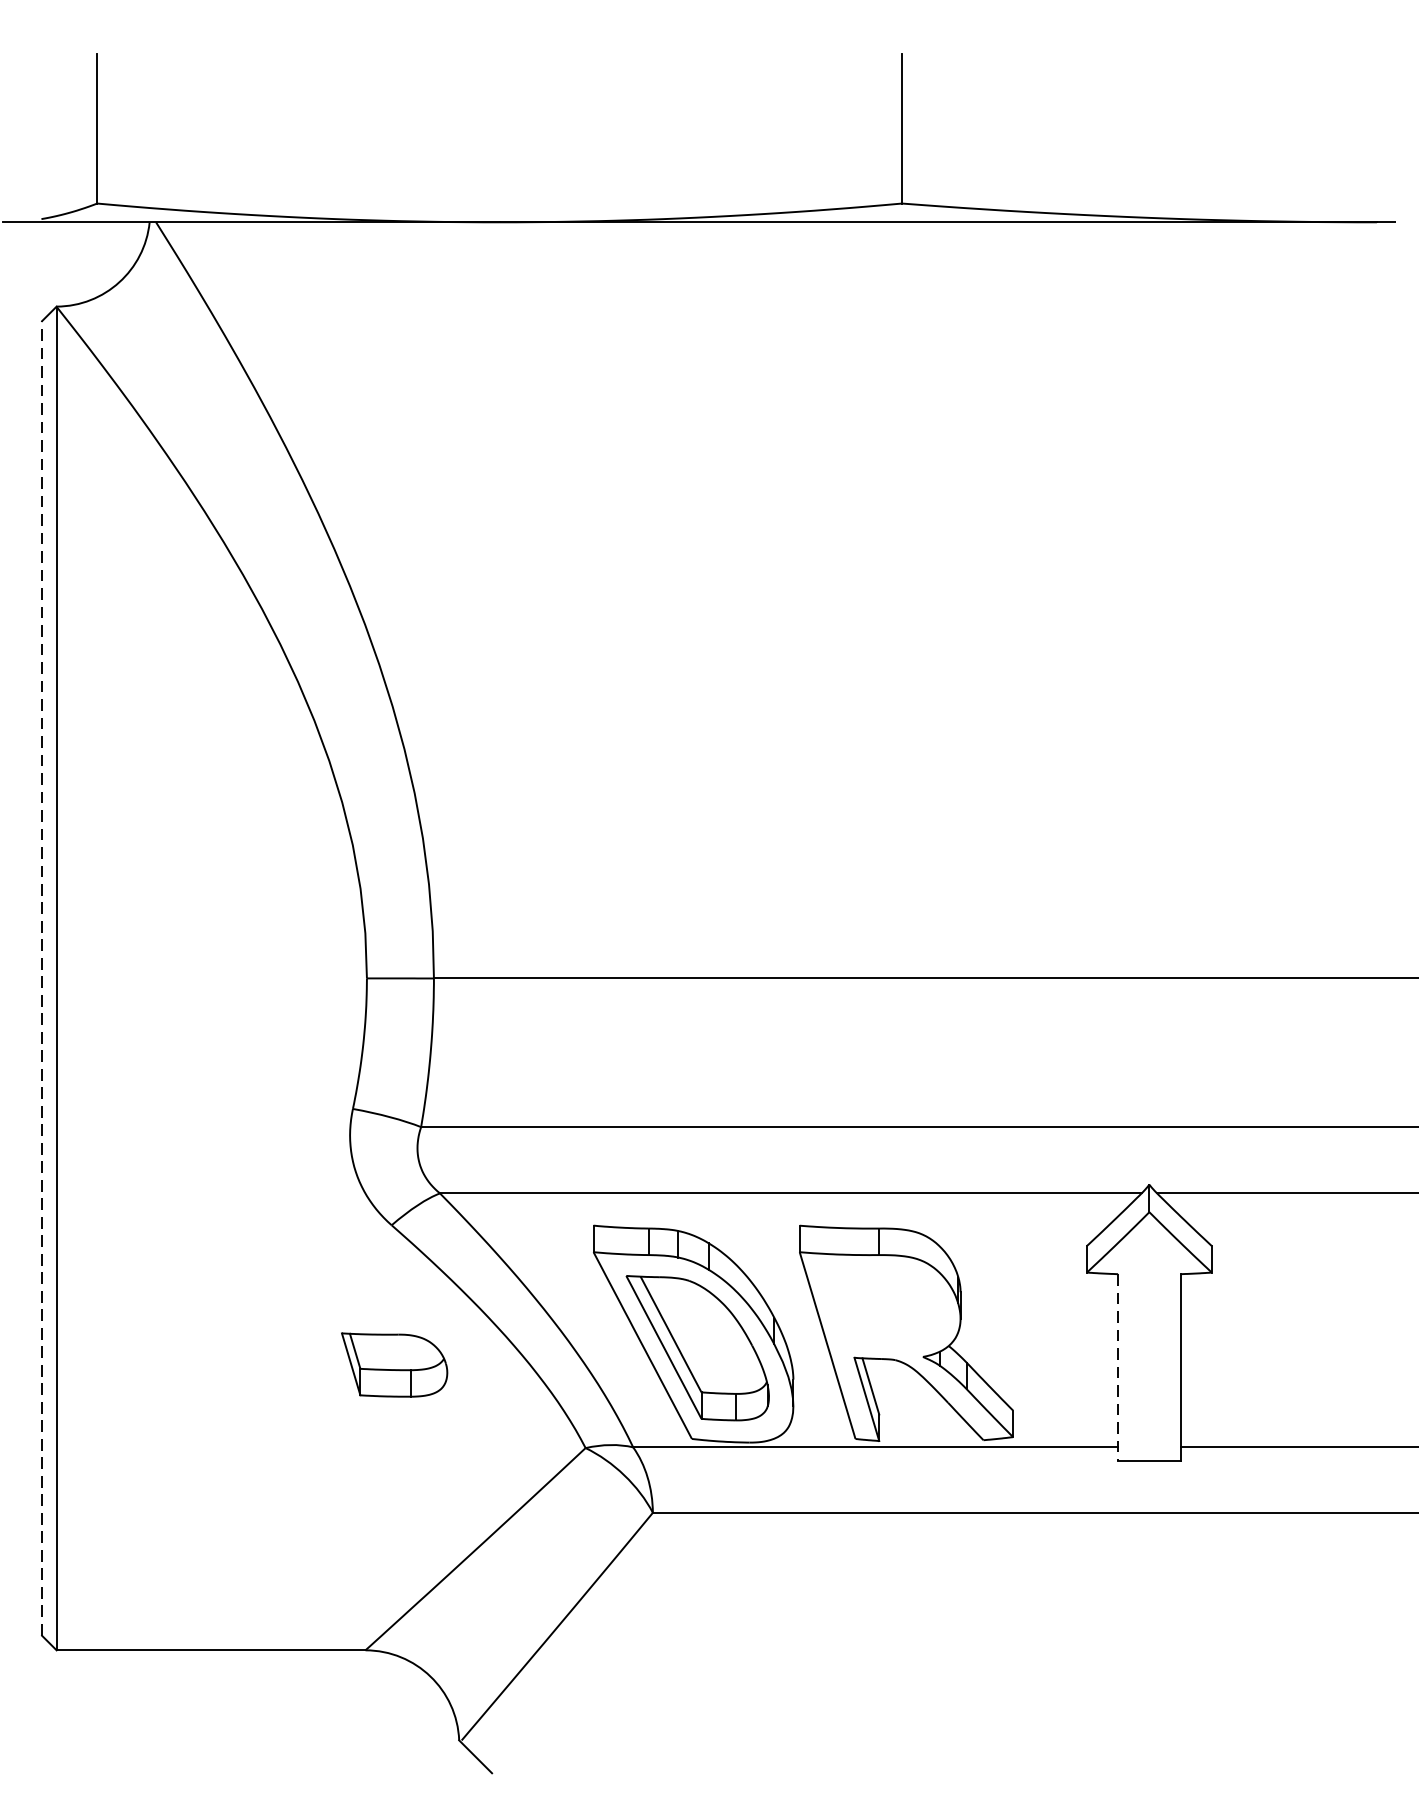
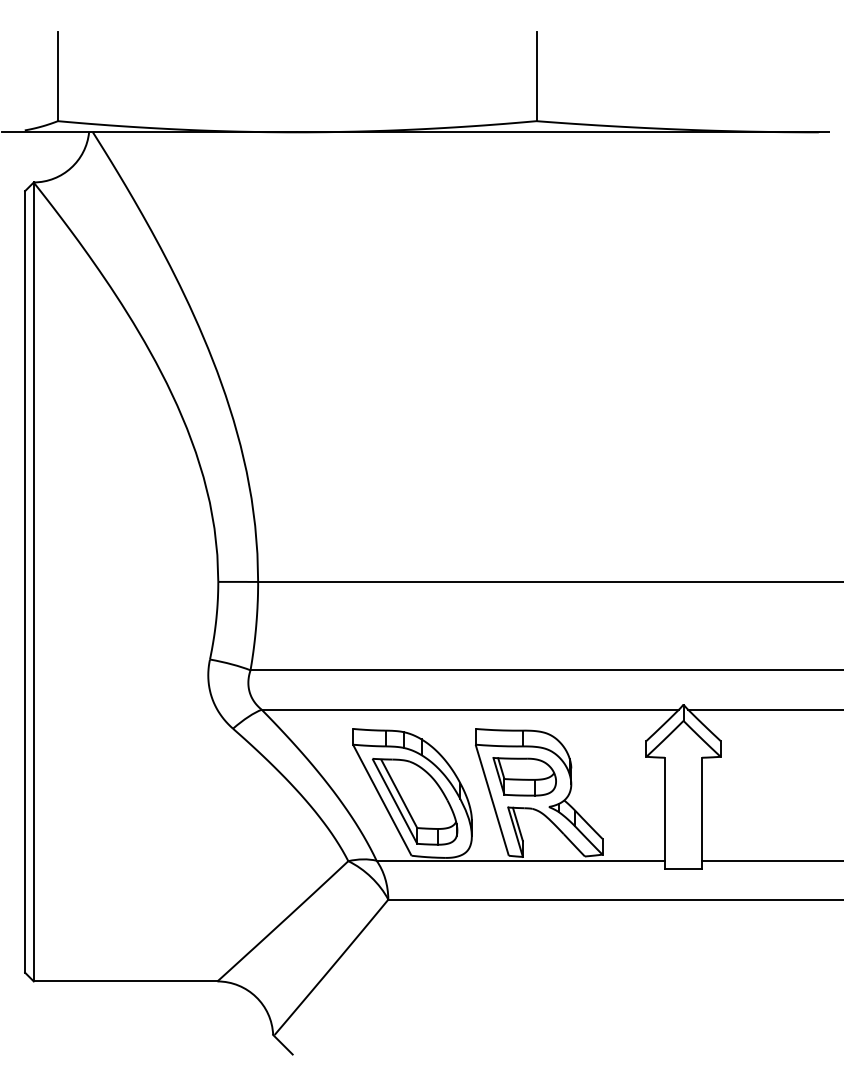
line: (42, 977) -> (25, 581), dashed -> solid
part: (394, 1364) -> (524, 776), moved
line: (1117, 1367) -> (664, 813), dashed -> solid

